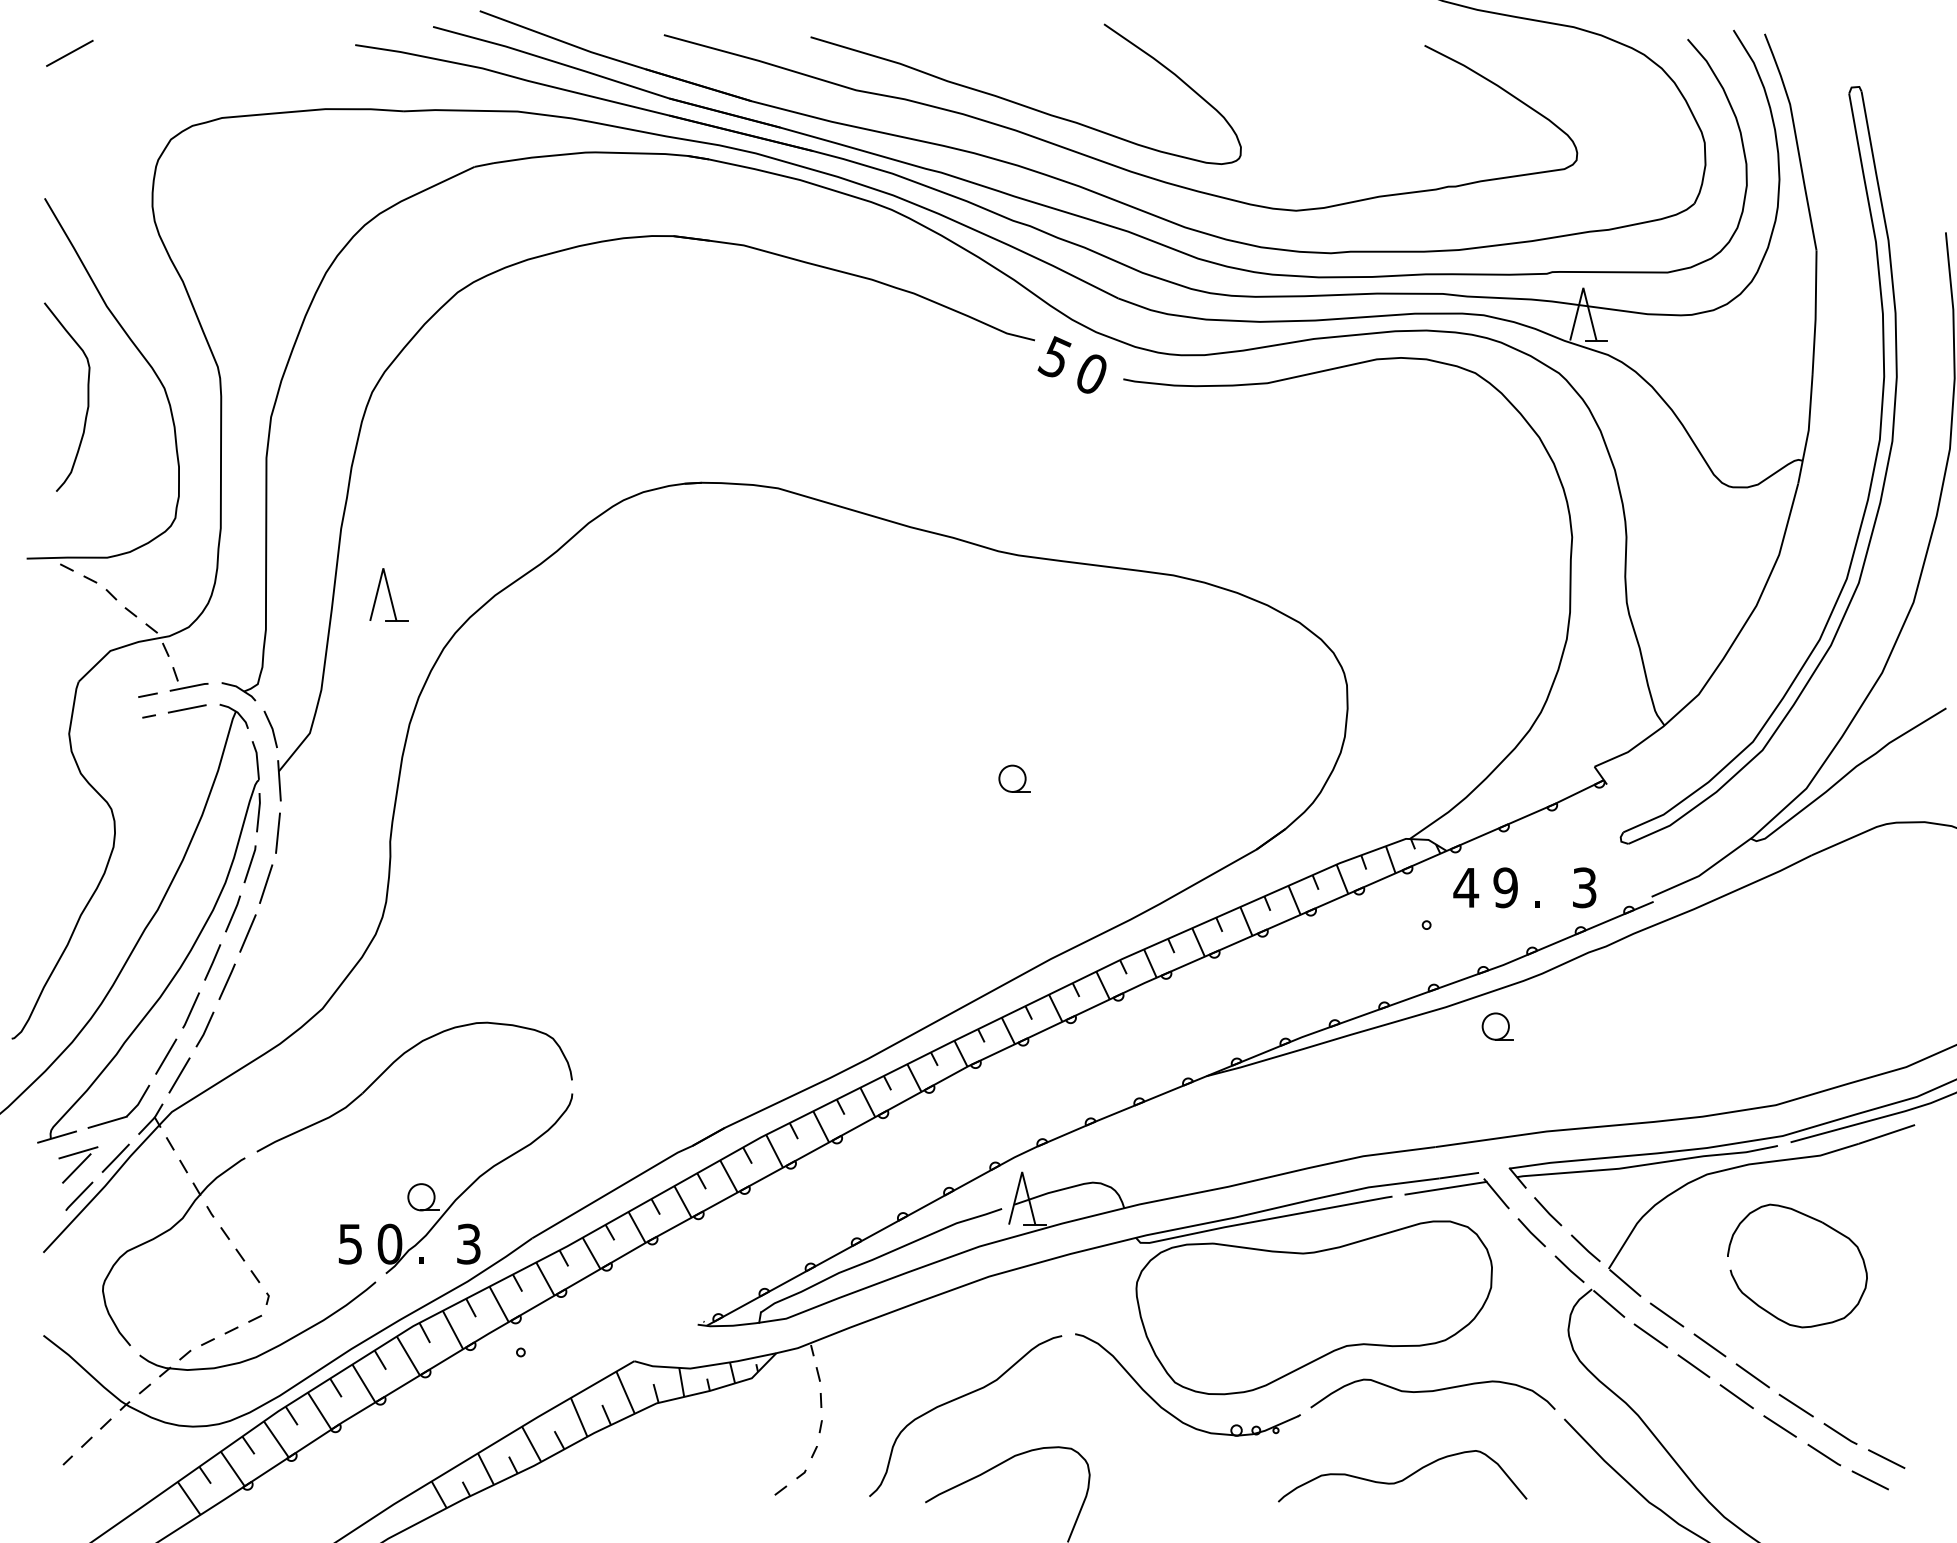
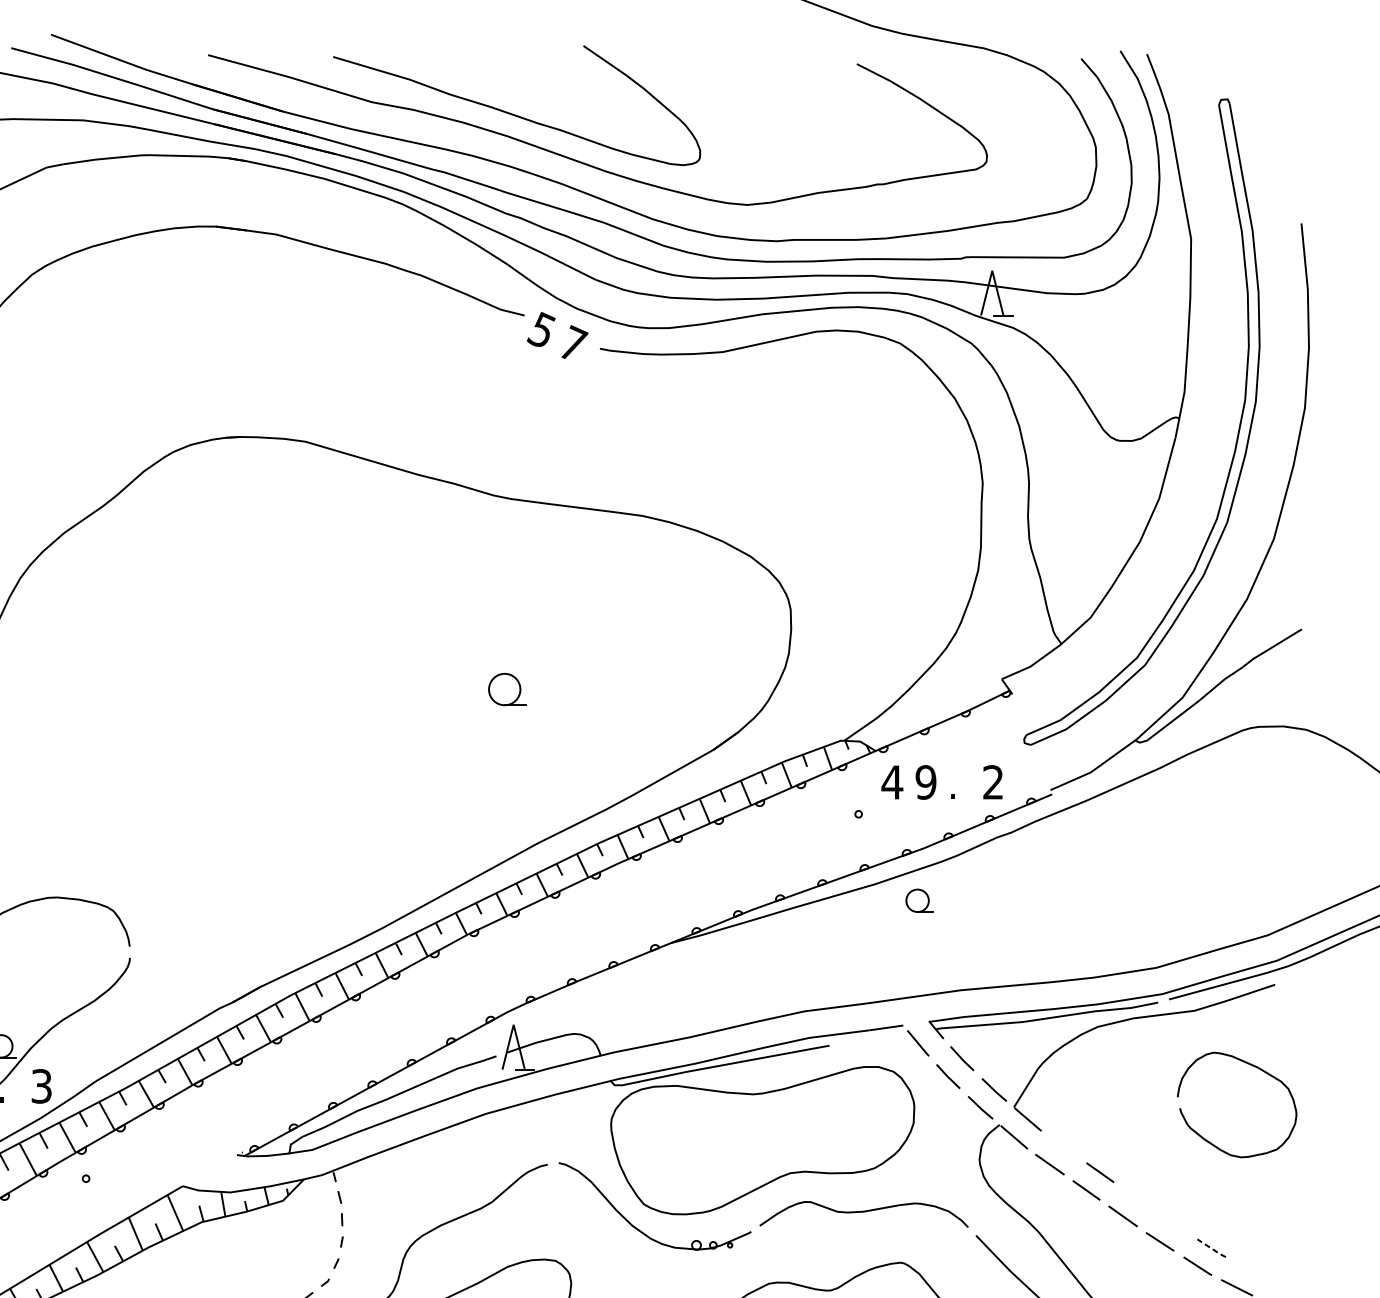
text: (1093, 372) -> (574, 342), 0 -> 7
part: (1014, 778) -> (507, 689), size x1.4
text: (1584, 887) -> (993, 782), 3 -> 2
line: (1445, 1187) -> (874, 1038), removed
part: (1819, 1222) -> (1255, 1067), moved
line: (1666, 1314) -> (1063, 1146), removed
line: (1752, 1375) -> (1136, 1198), removed
line: (1795, 1405) -> (1173, 1223), removed
line: (1840, 1434) -> (1211, 1248), solid -> dashed
line: (1886, 1459) -> (1250, 1270), removed

